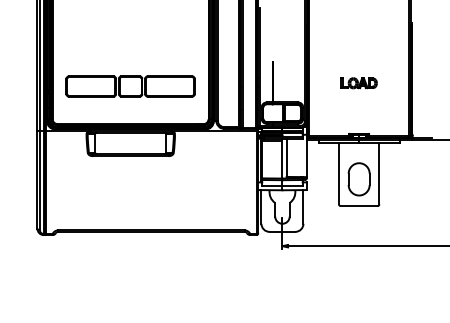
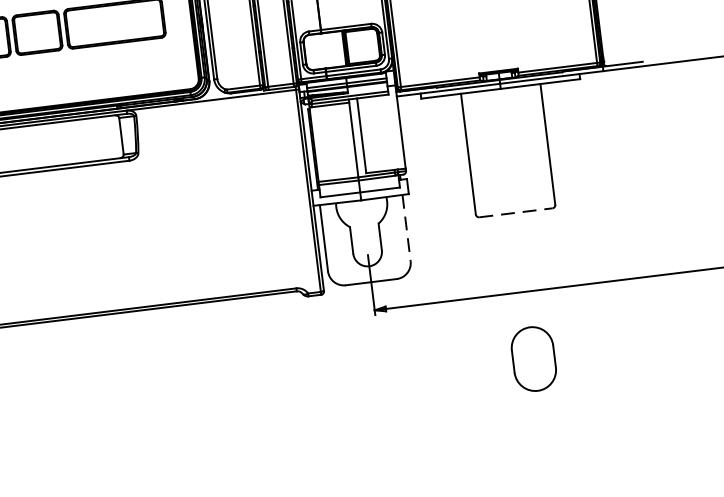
part: (358, 179) -> (532, 359), moved
line: (303, 206) -> (406, 227), solid -> dashed
line: (359, 206) -> (516, 213), solid -> dashed

